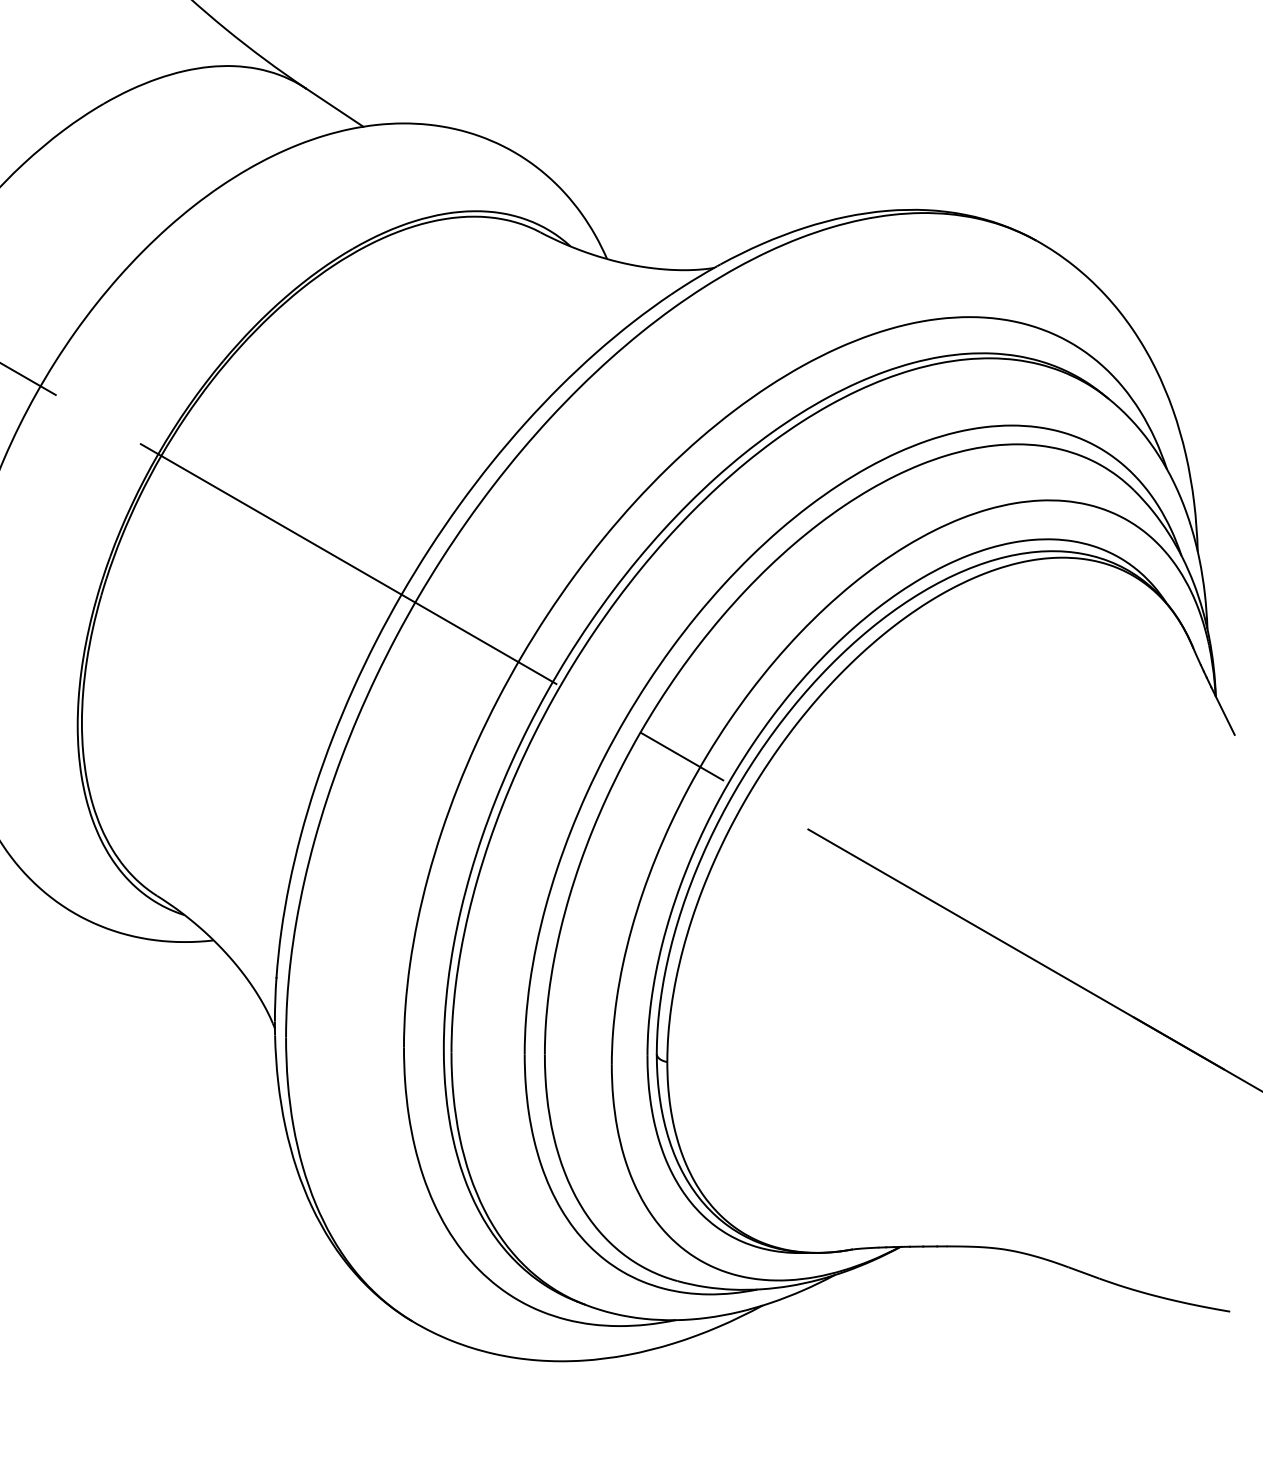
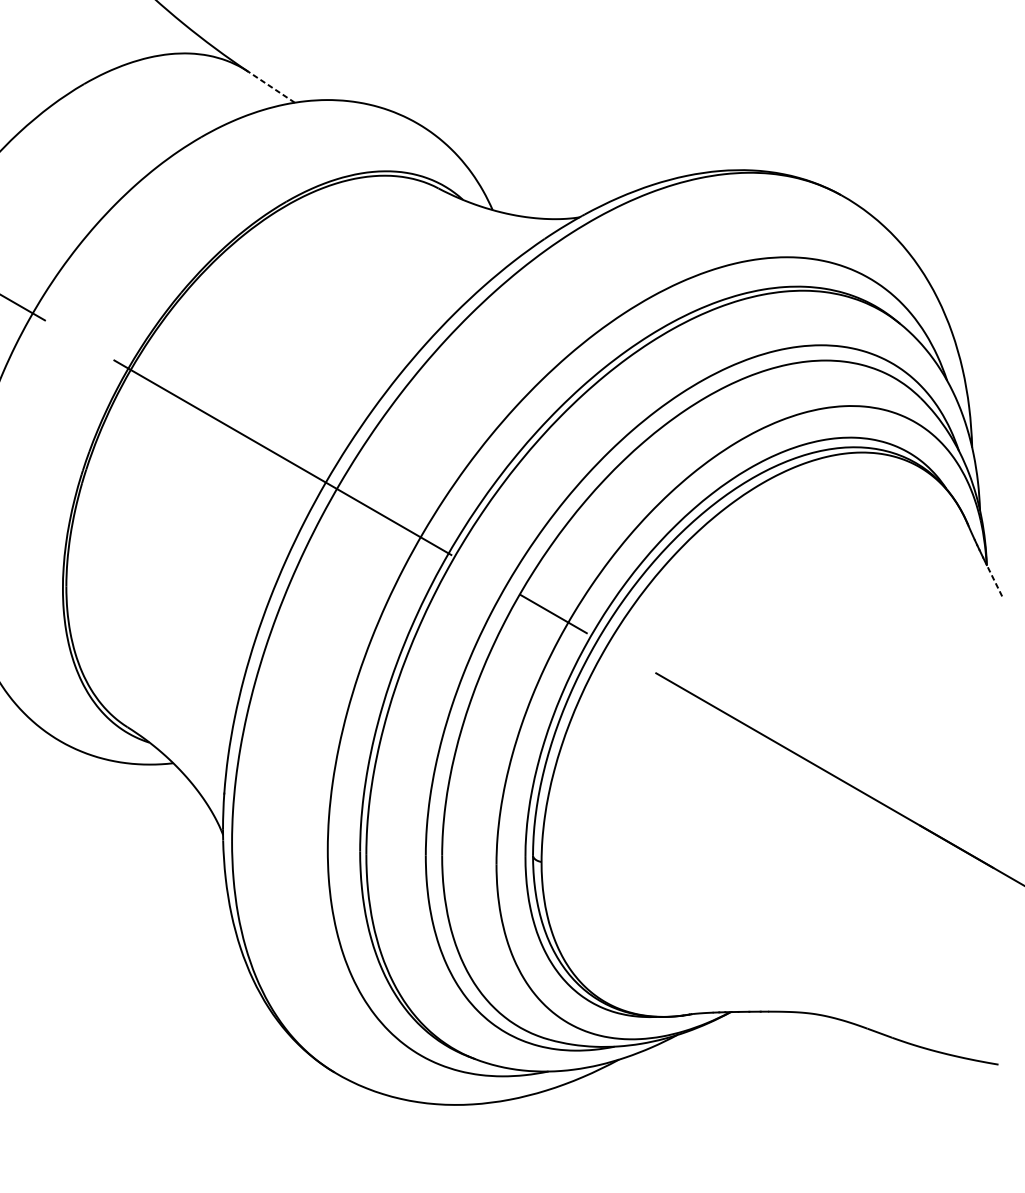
line: (334, 107) -> (271, 87), solid -> dashed
line: (1225, 715) -> (994, 580), solid -> dashed

